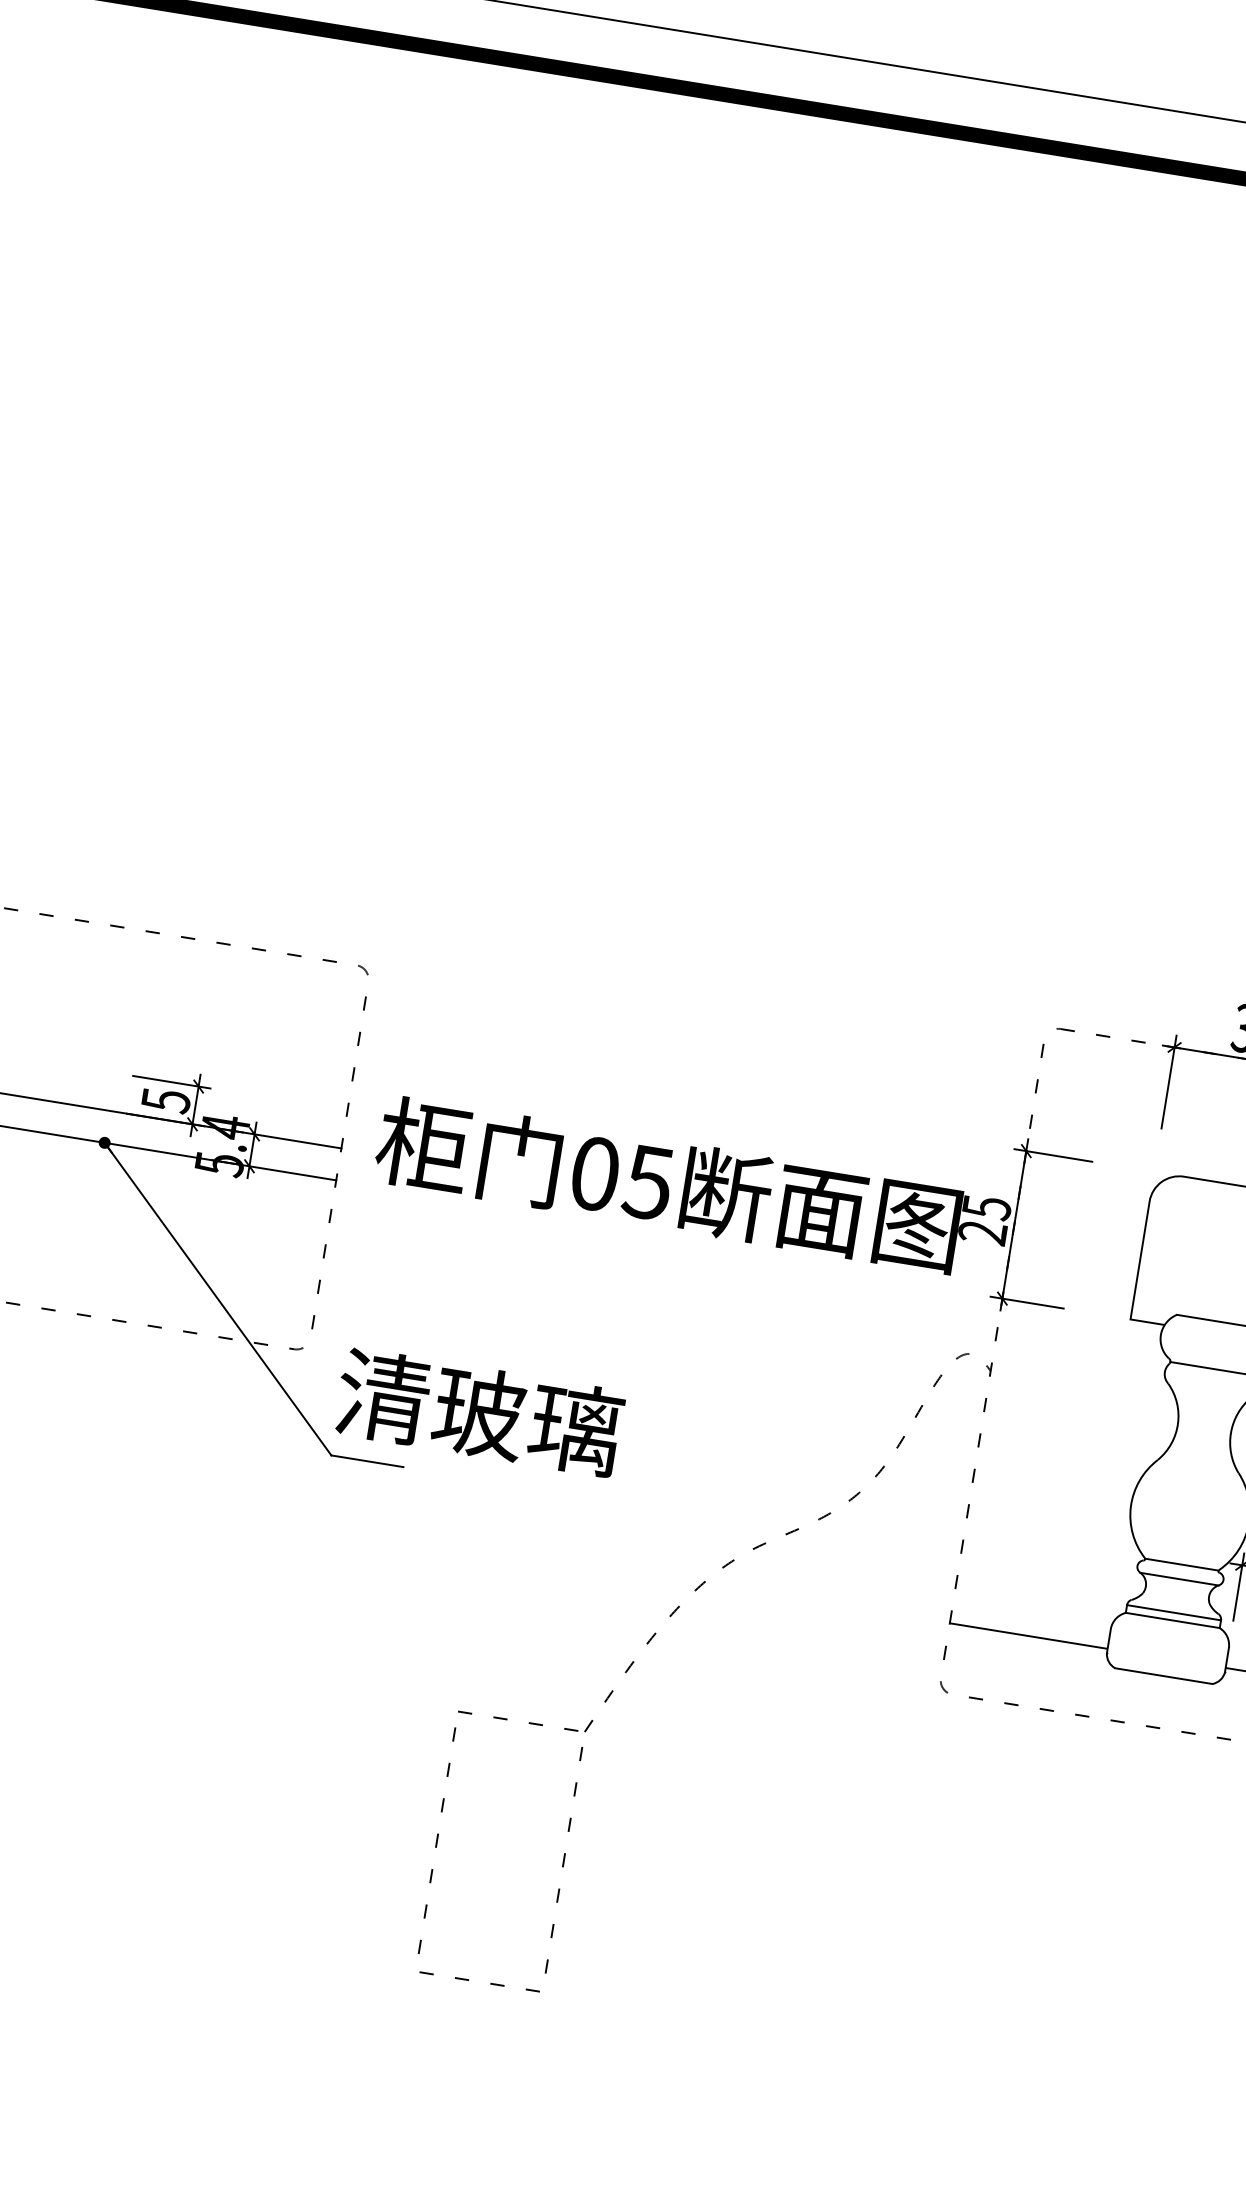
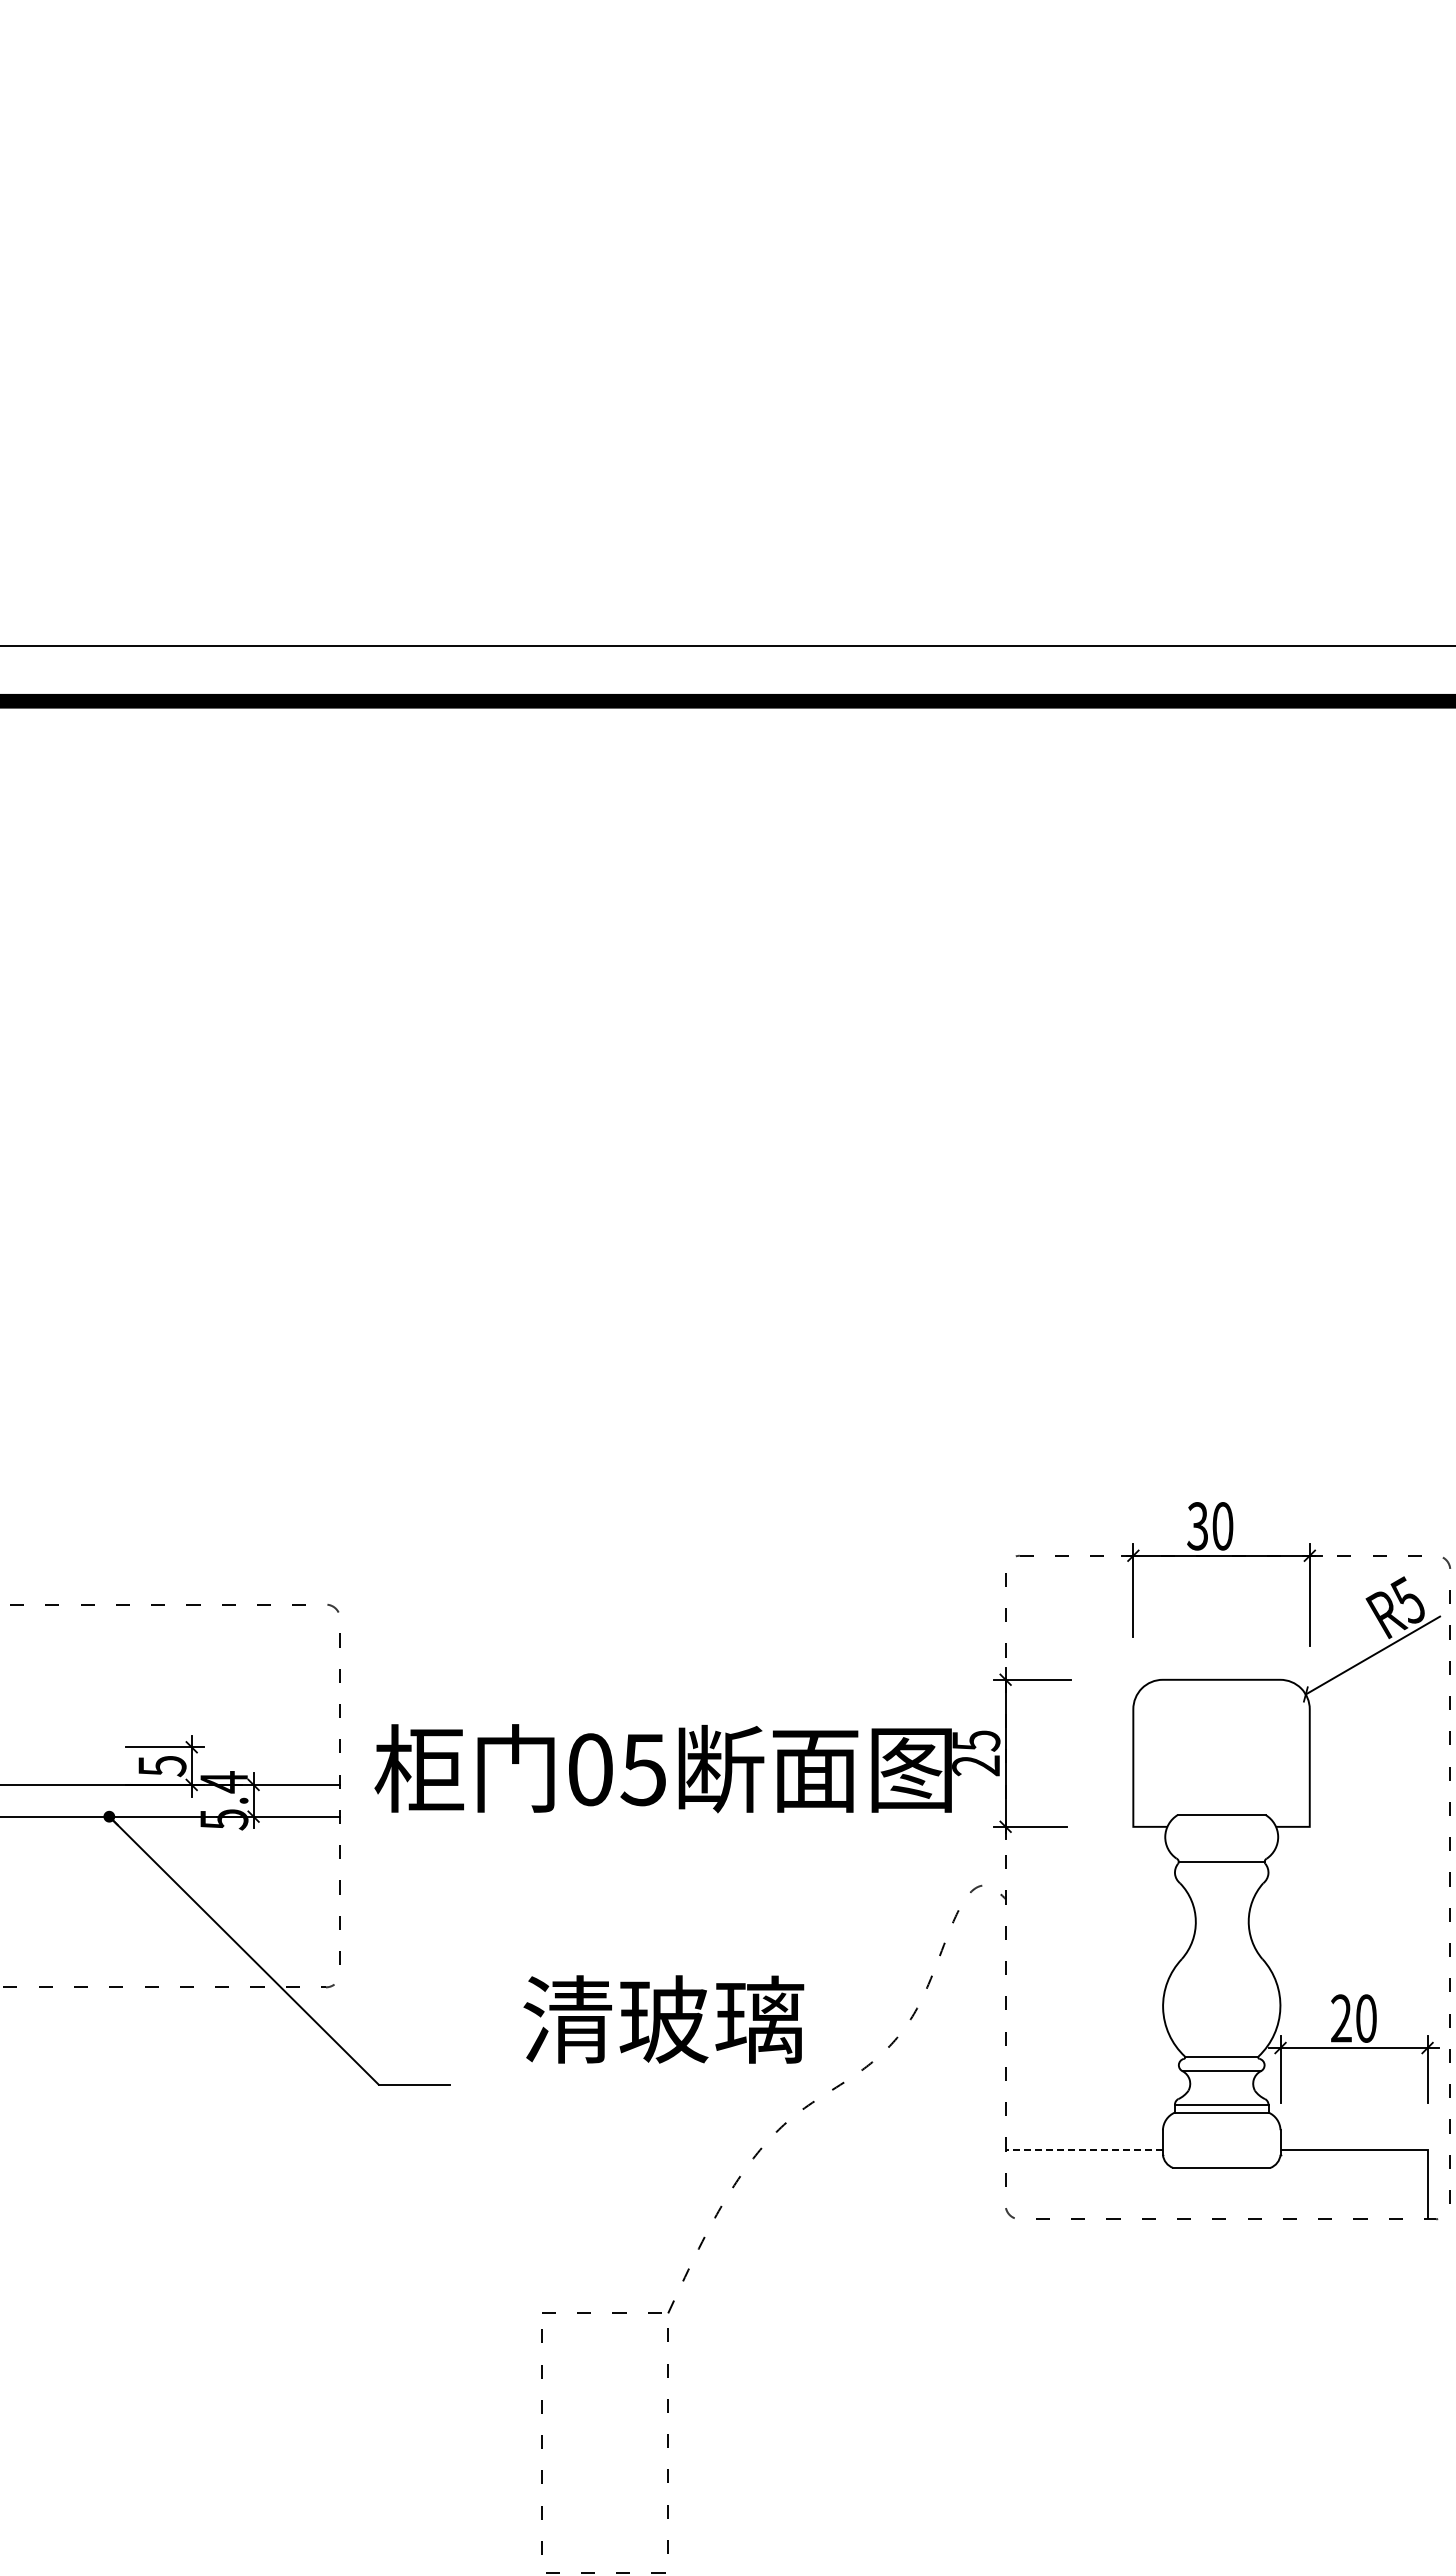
text: (479, 1412) -> (663, 2019), moved
line: (1028, 1636) -> (1084, 2150), solid -> dashed

